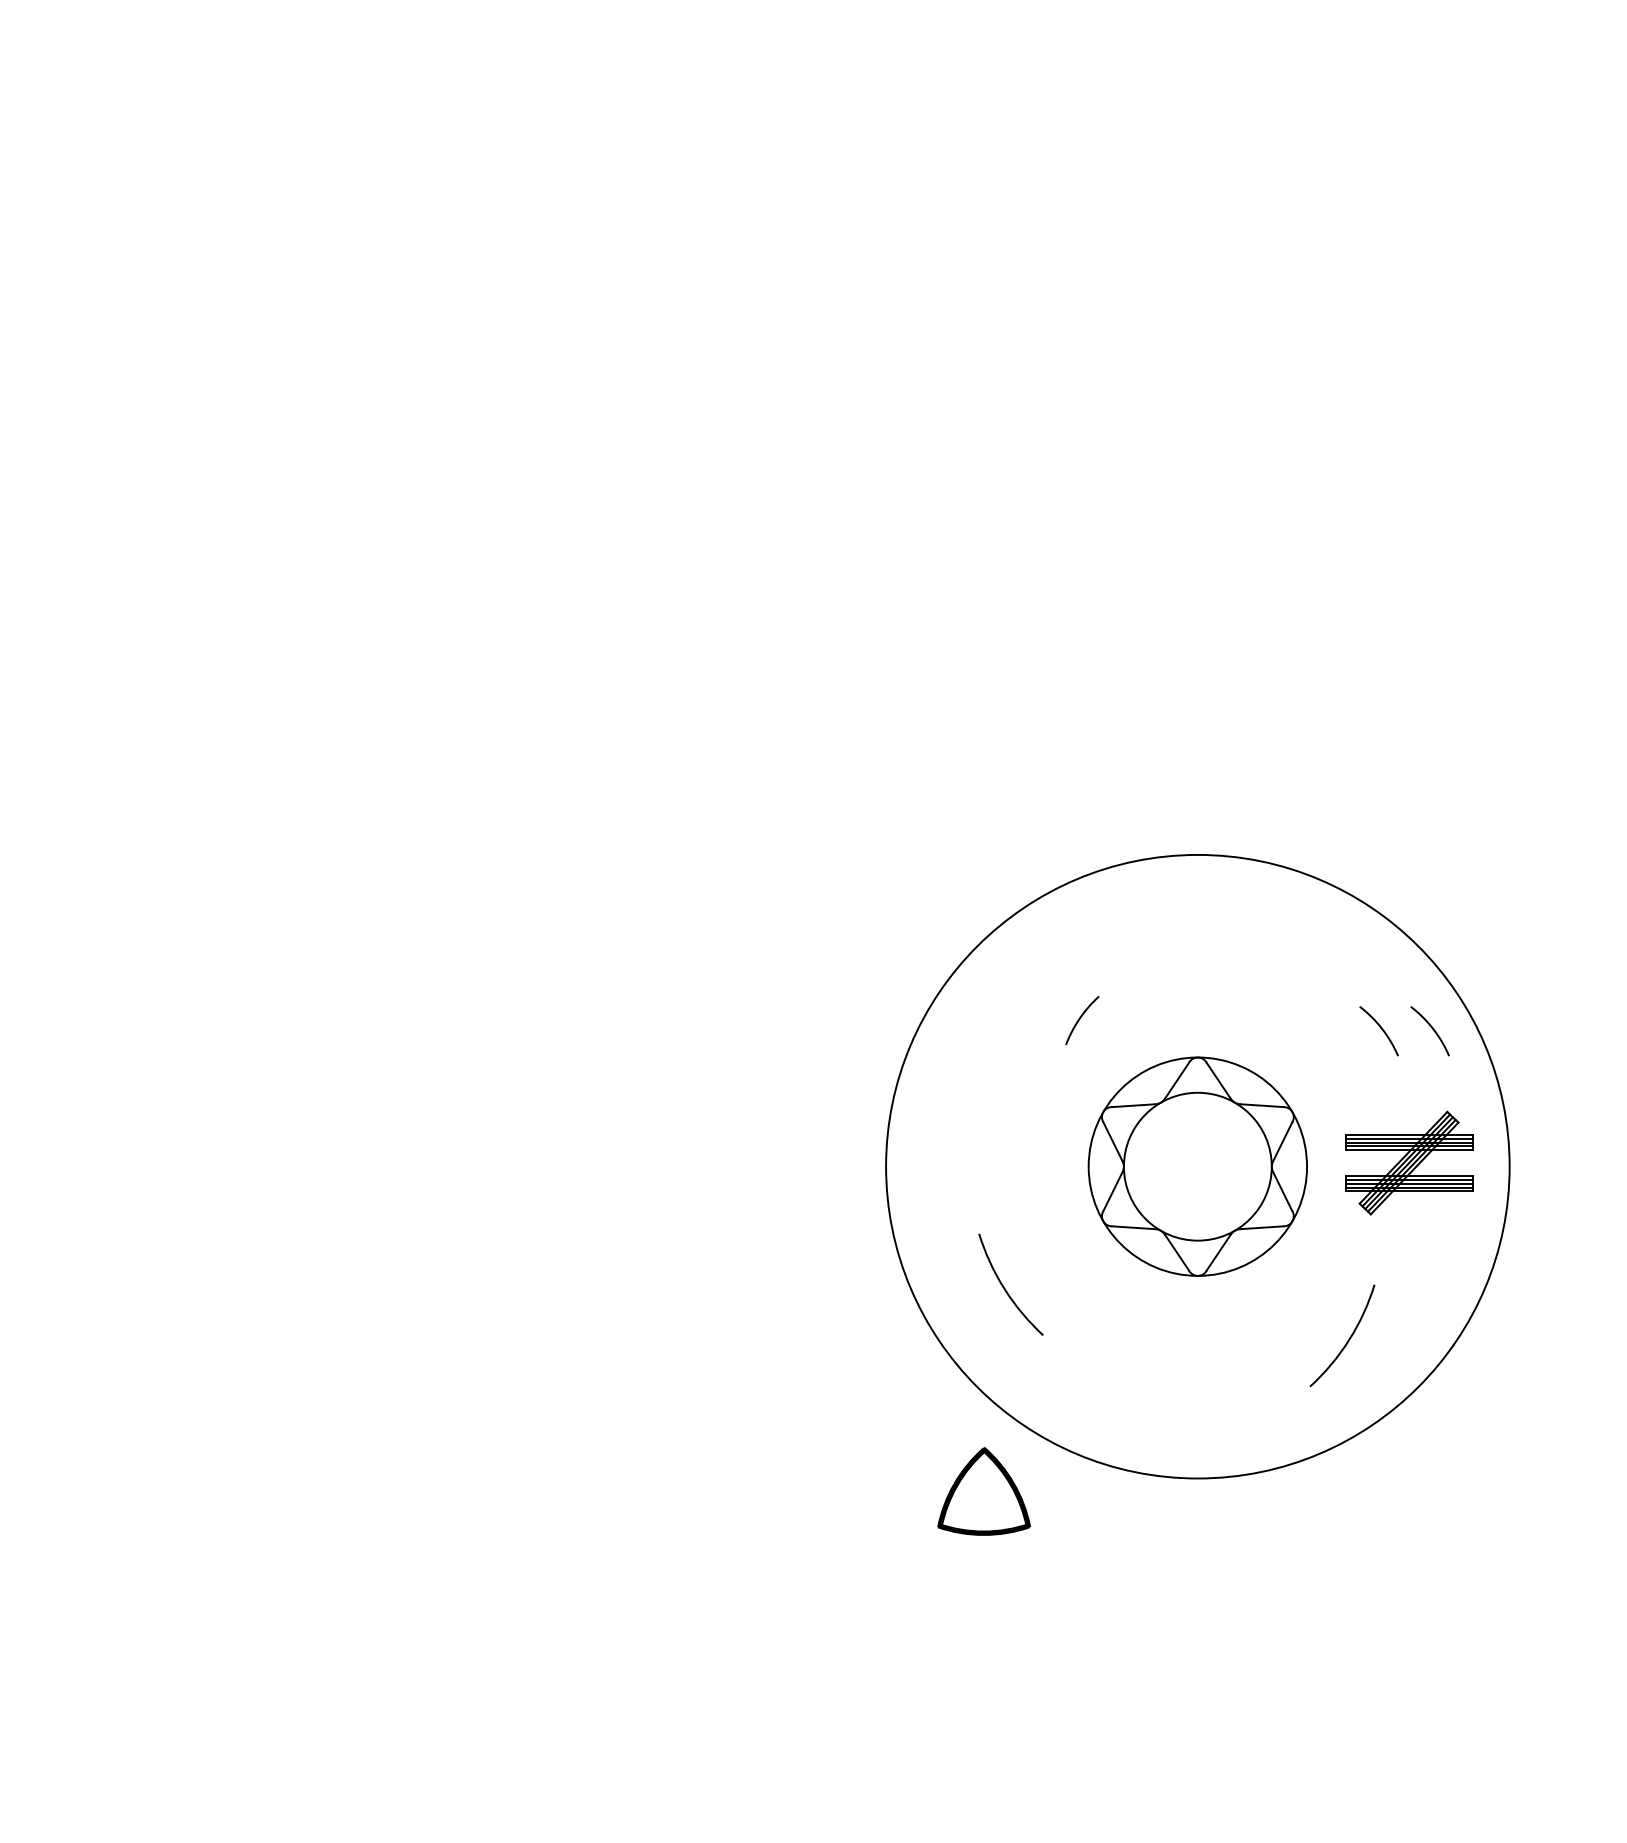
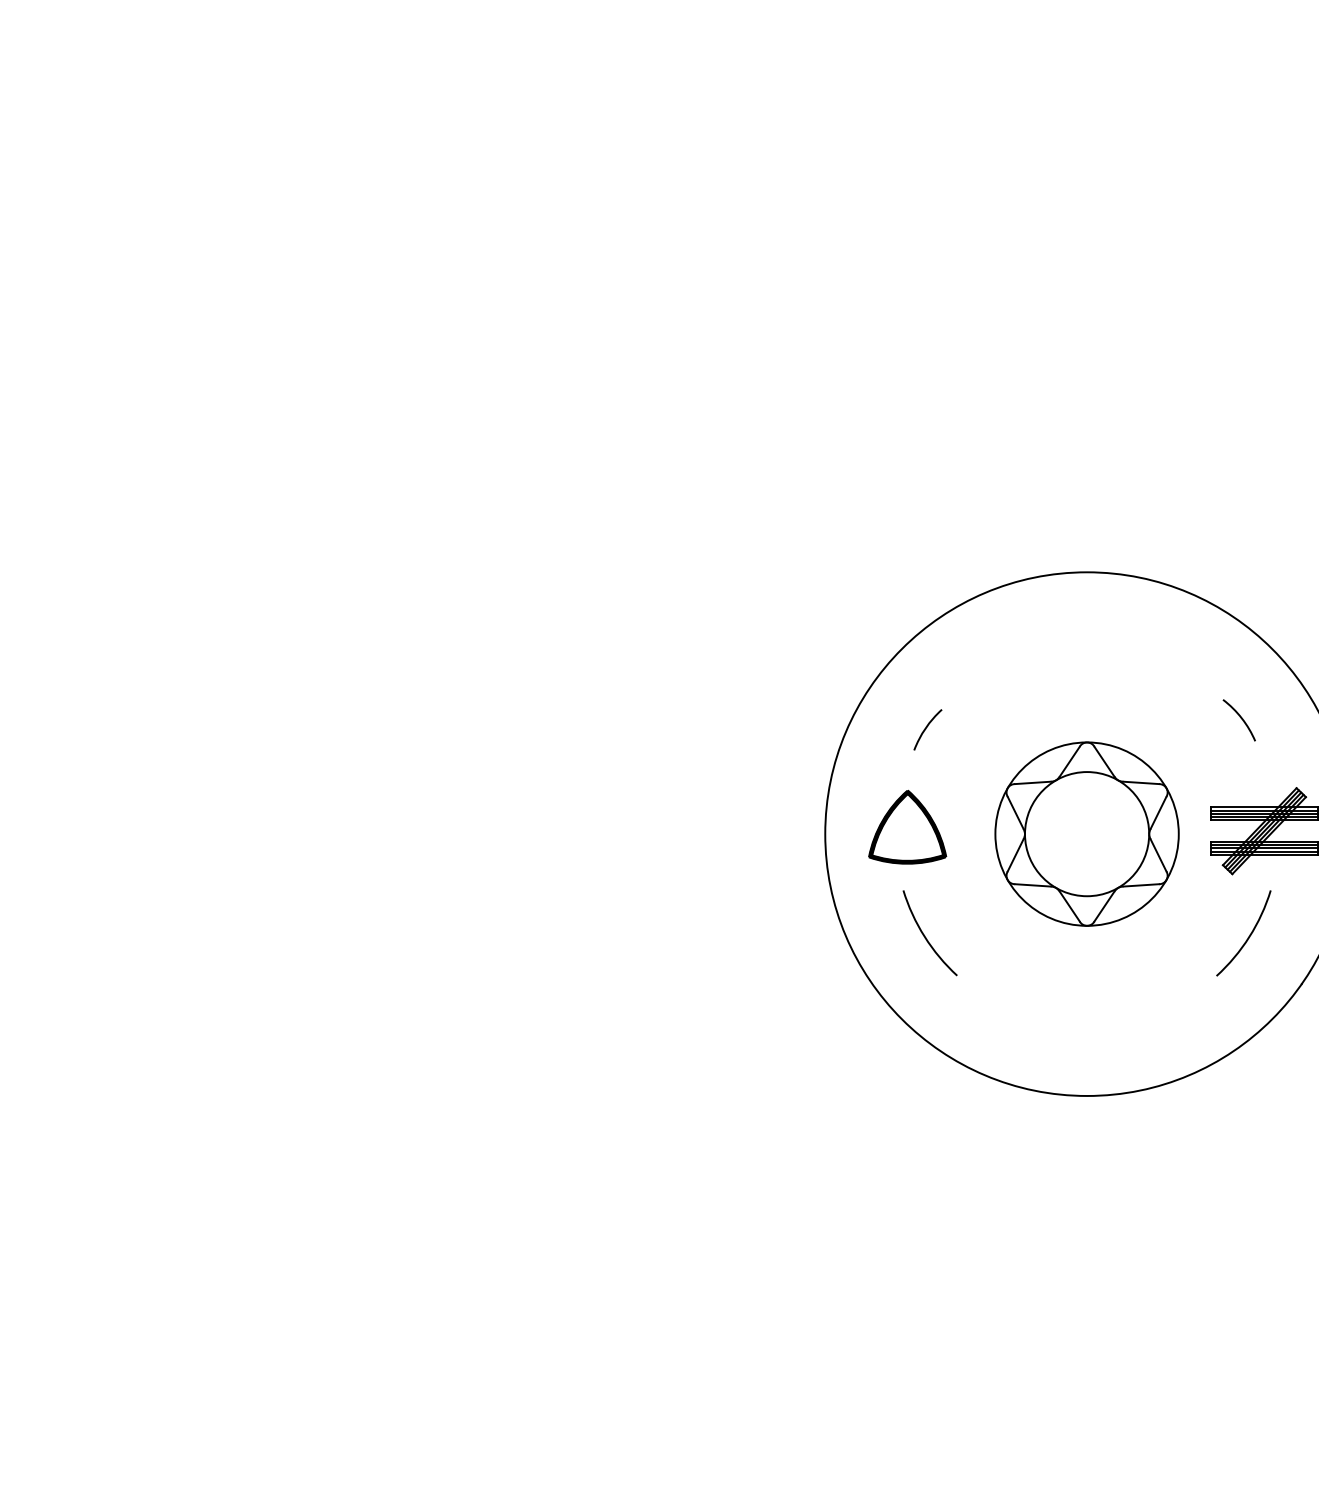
arc: (1080, 1019) -> (926, 728), moved
arc: (1431, 1028) -> (1283, 718), removed
arc: (1348, 1338) -> (1248, 935), moved
part: (983, 1491) -> (907, 827), moved

